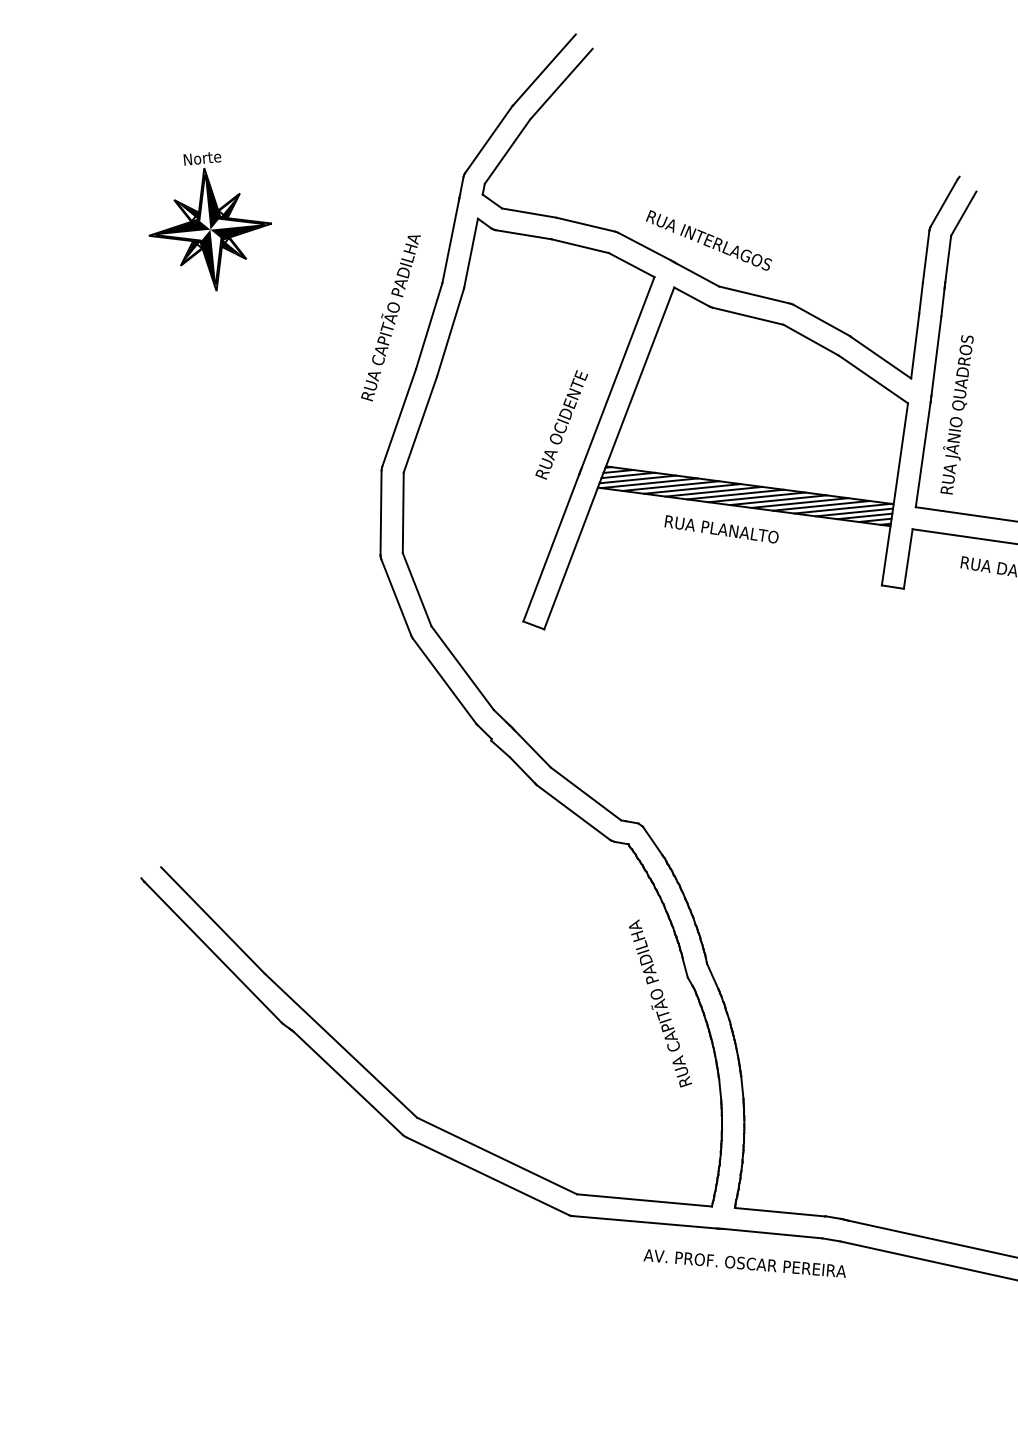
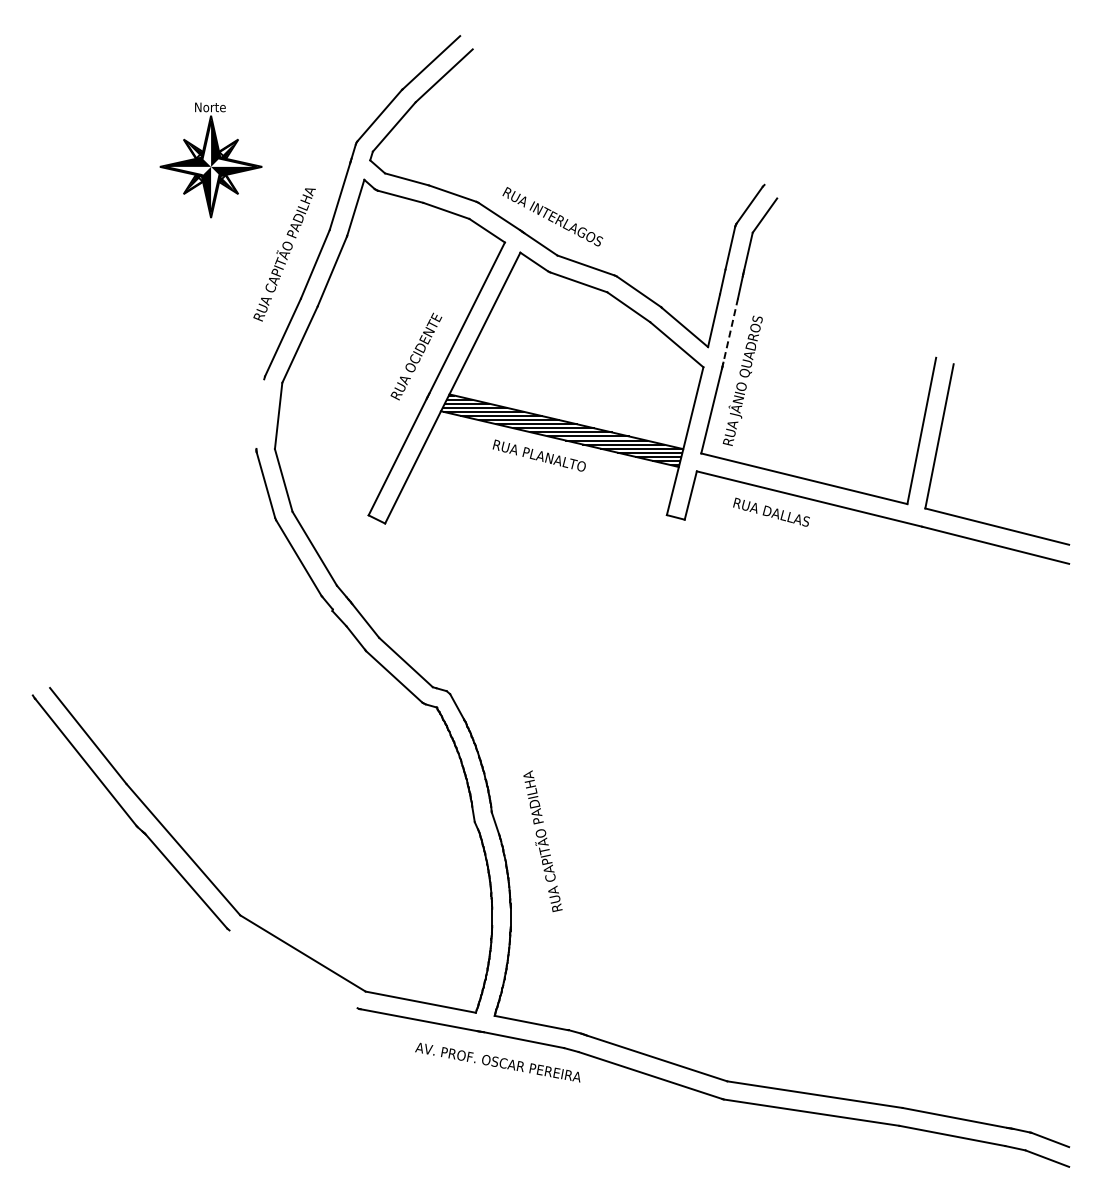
part: (208, 222) -> (210, 160), moved
line: (936, 355) -> (730, 330), solid -> dashed
line: (381, 512) -> (260, 413), removed
text: (659, 1003) -> (542, 841), moved
line: (487, 1176) -> (293, 969), removed

